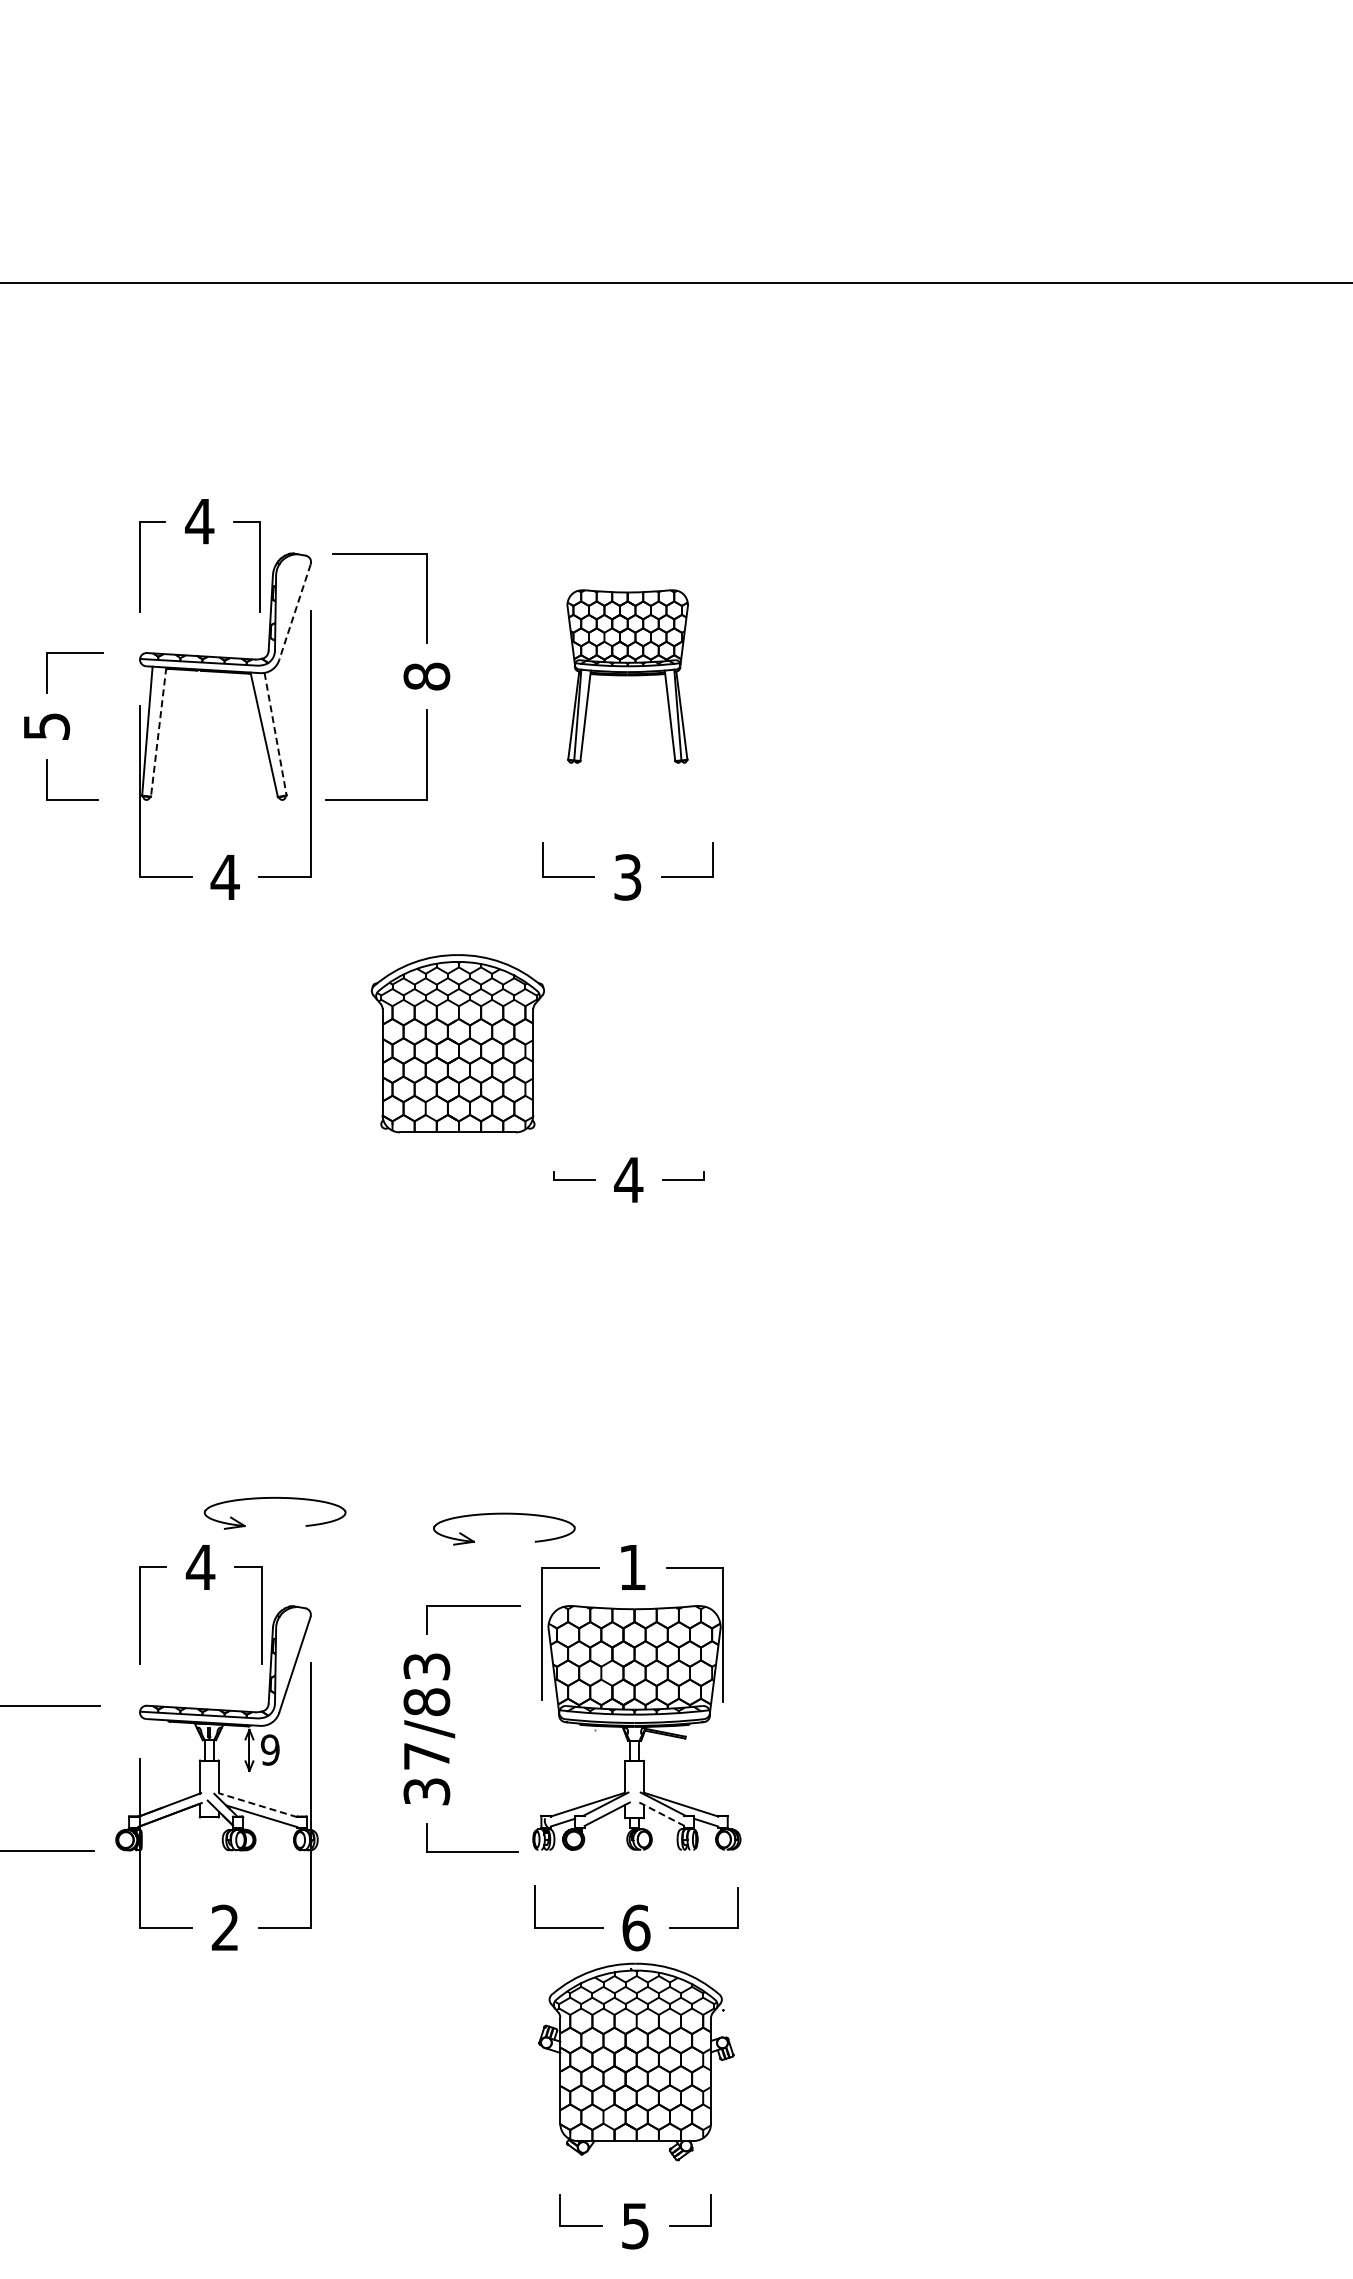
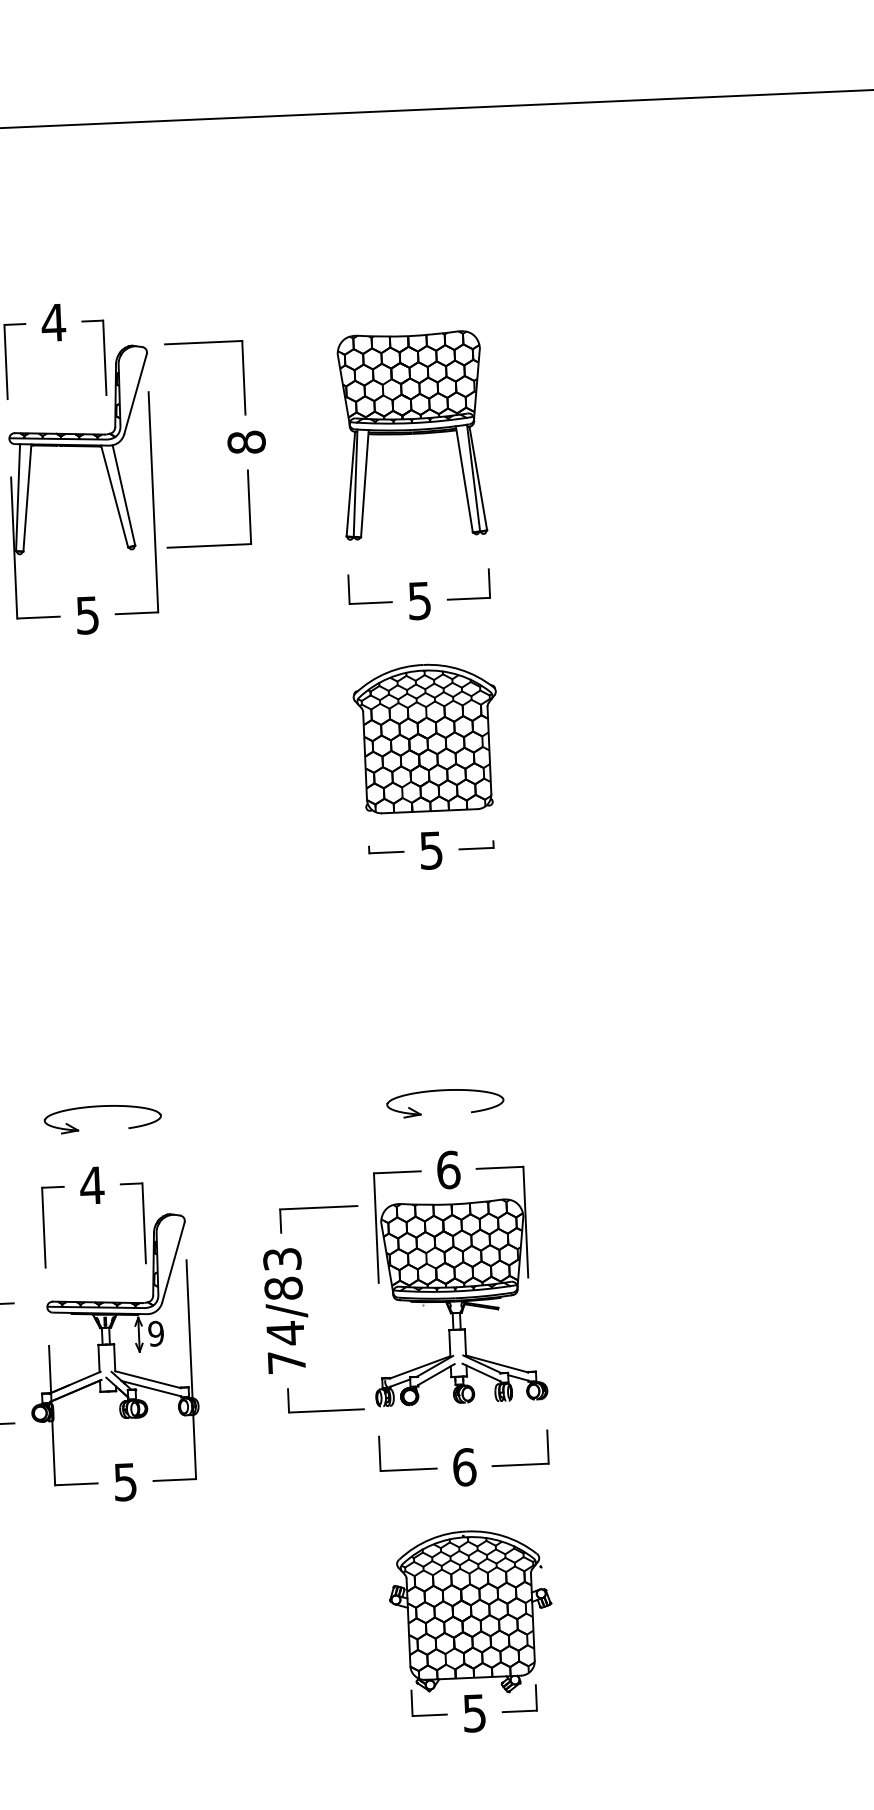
line: (294, 612) -> (135, 394), dashed -> solid
part: (627, 676) -> (412, 435), size x1.43
line: (158, 732) -> (27, 498), dashed -> solid
line: (275, 734) -> (123, 495), dashed -> solid
text: (224, 877) -> (86, 615), 4 -> 5
text: (628, 877) -> (420, 600), 3 -> 5
part: (457, 1043) -> (426, 737), moved
text: (628, 1180) -> (431, 850), 4 -> 5
part: (274, 1498) -> (101, 1106), moved
part: (504, 1514) -> (444, 1090), moved
text: (632, 1567) -> (448, 1170), 1 -> 6
text: (426, 1773) -> (285, 1347), 37/83 -> 74/83
line: (258, 1805) -> (148, 1379), dashed -> solid
line: (661, 1813) -> (481, 1372), dashed -> solid
text: (224, 1927) -> (124, 1481), 2 -> 5
part: (636, 2061) -> (471, 1612), moved

